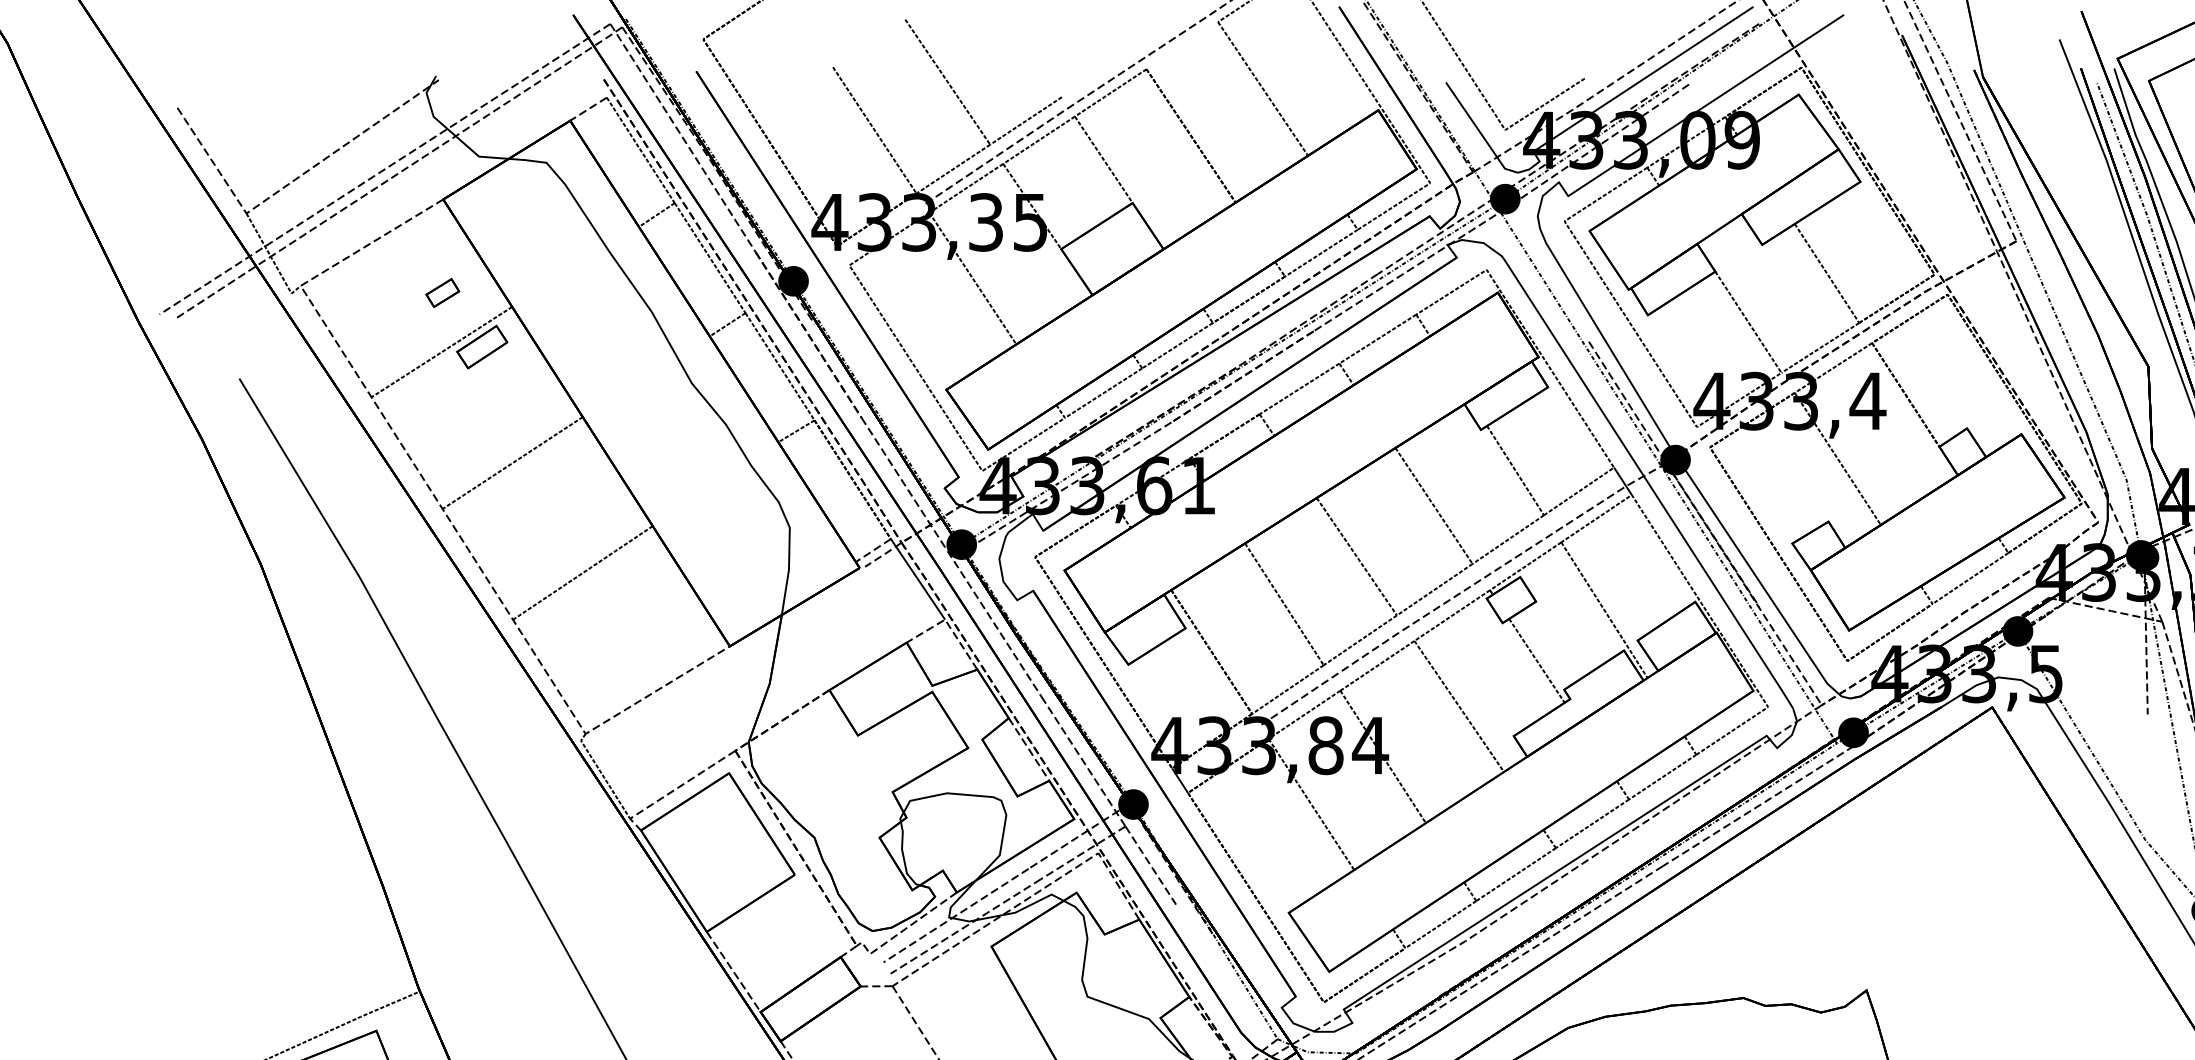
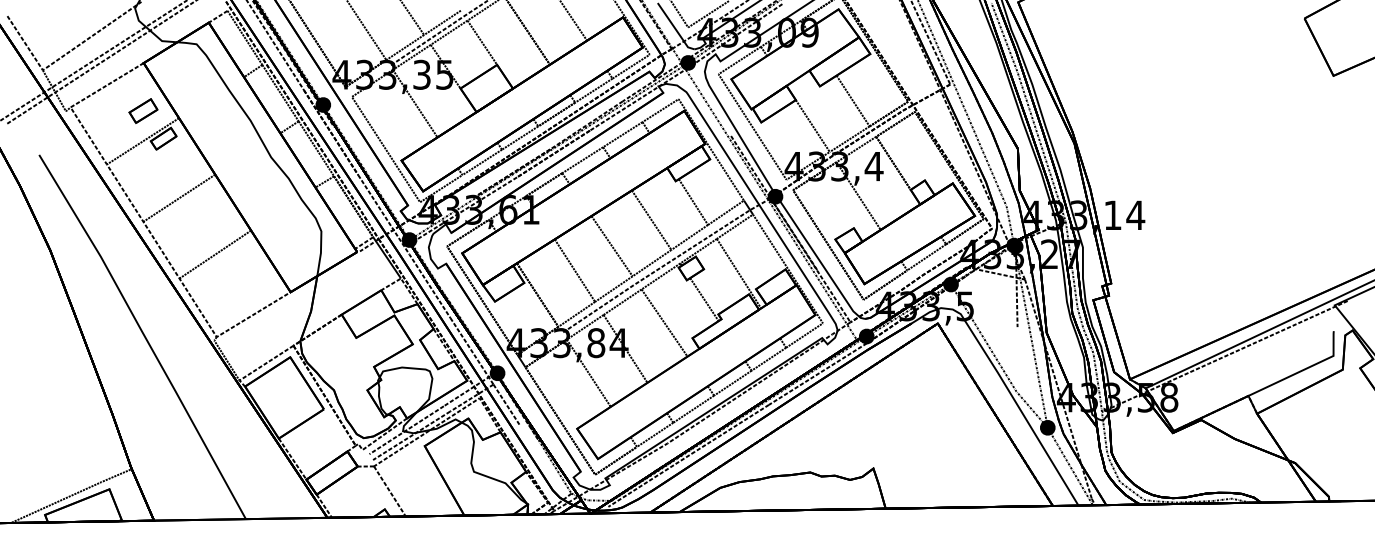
part: (442, 291) -> (143, 110), size x1.67

